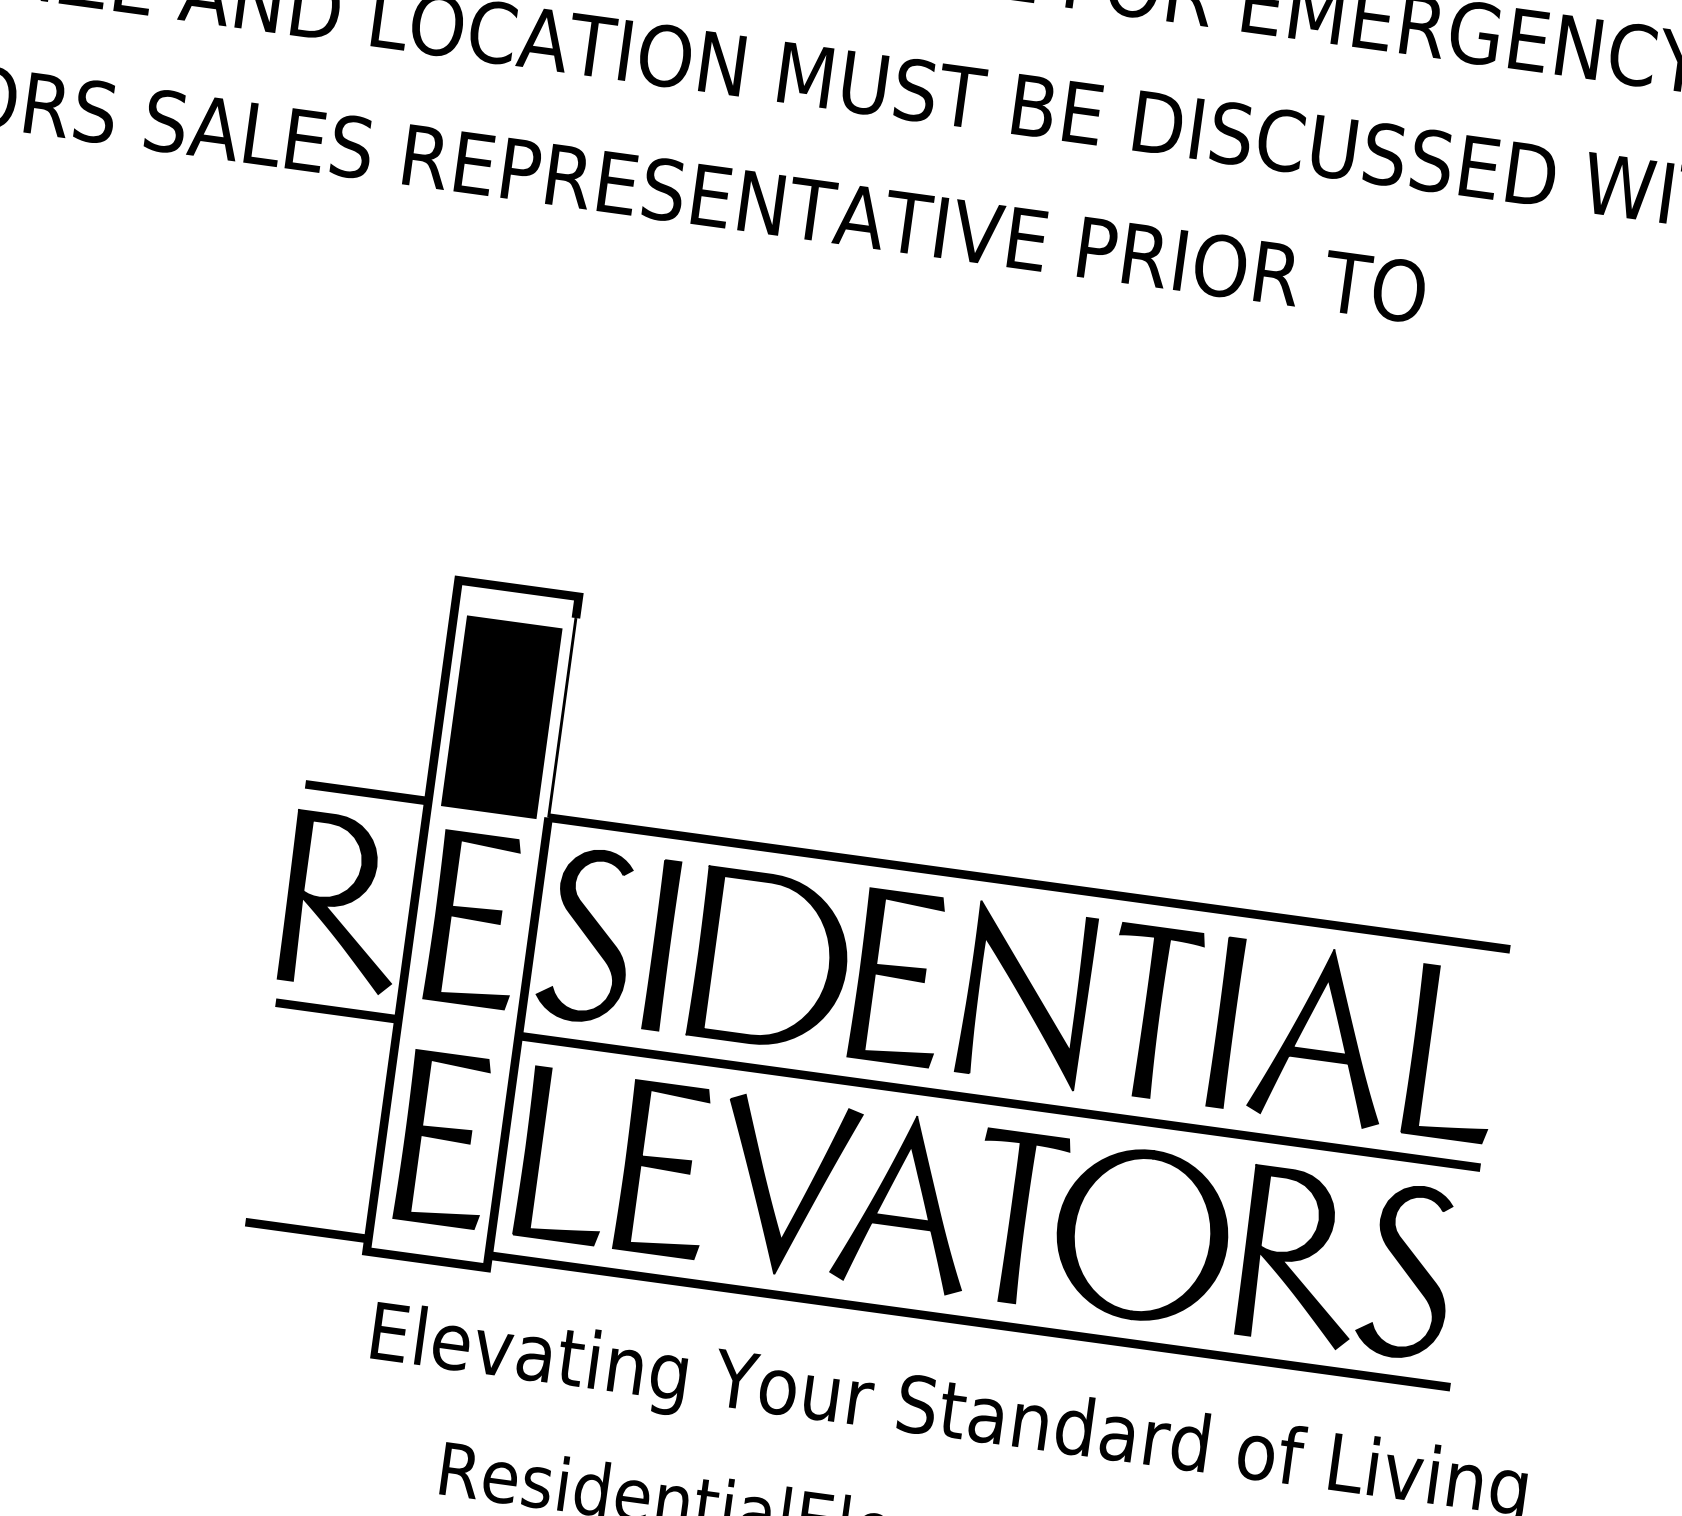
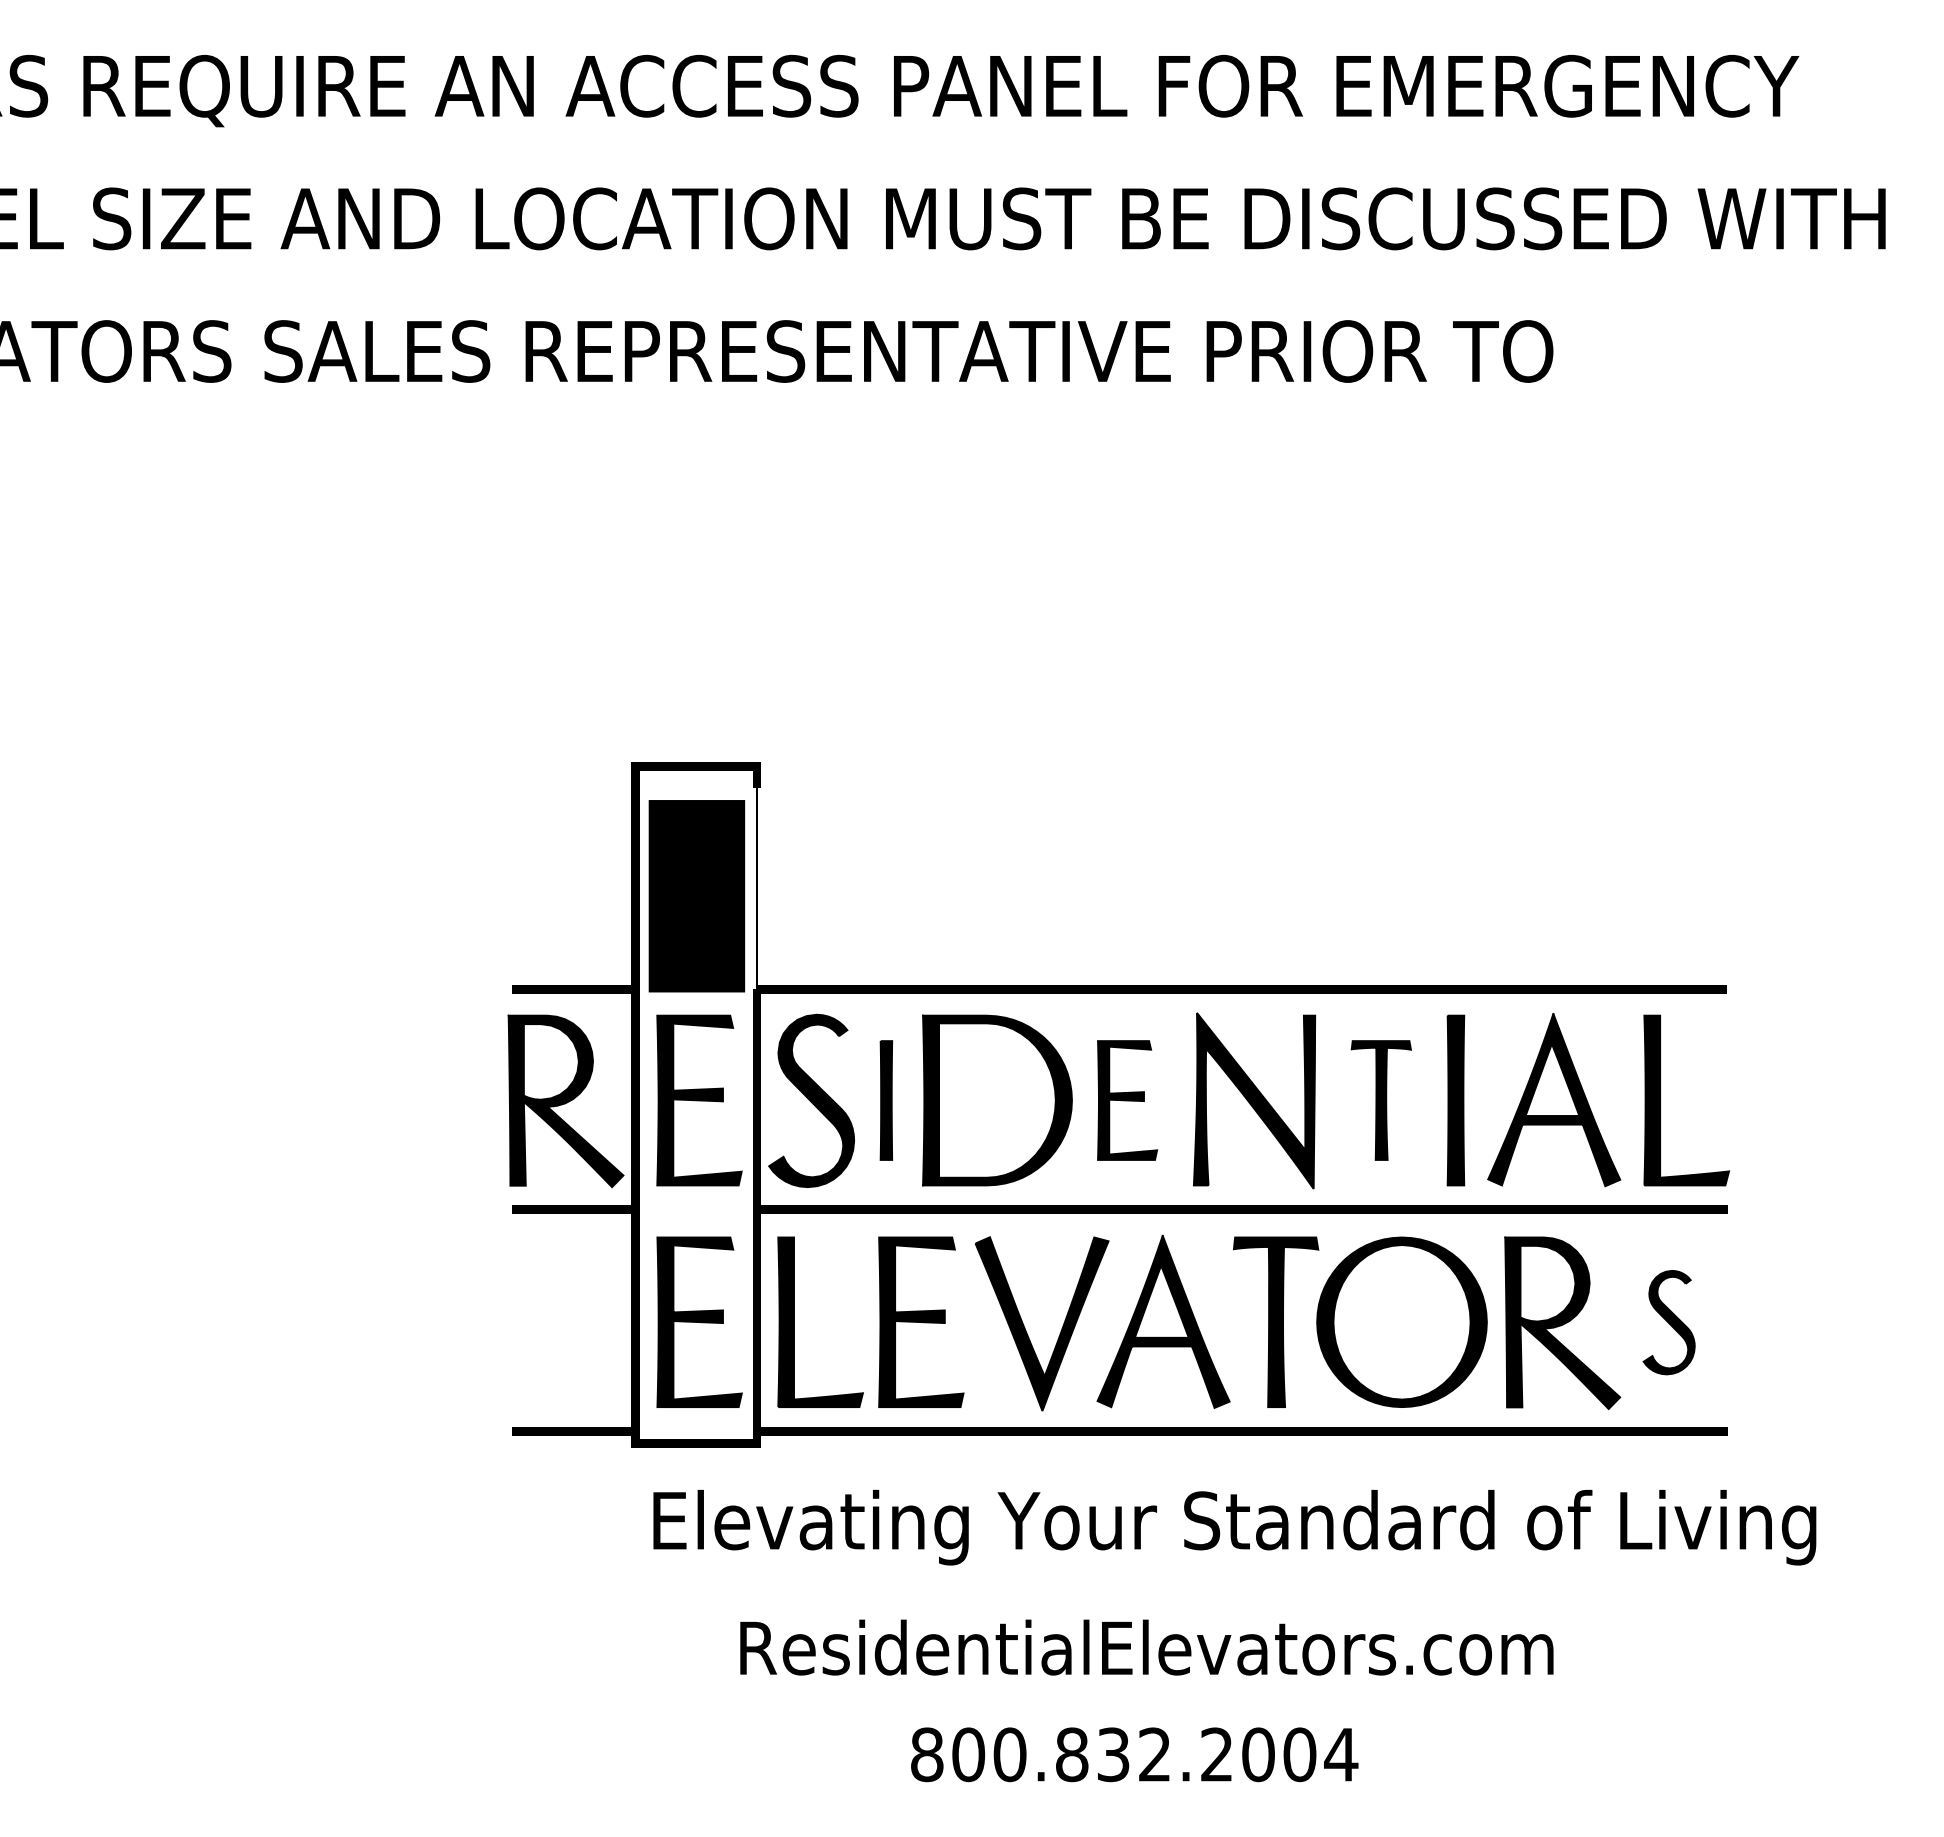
part: (661, 945) -> (886, 1100), size x0.7
part: (900, 978) -> (1127, 1100), size x0.7
part: (1152, 1012) -> (1381, 1100), size x0.7
part: (1406, 1271) -> (1668, 1322), size x0.6

